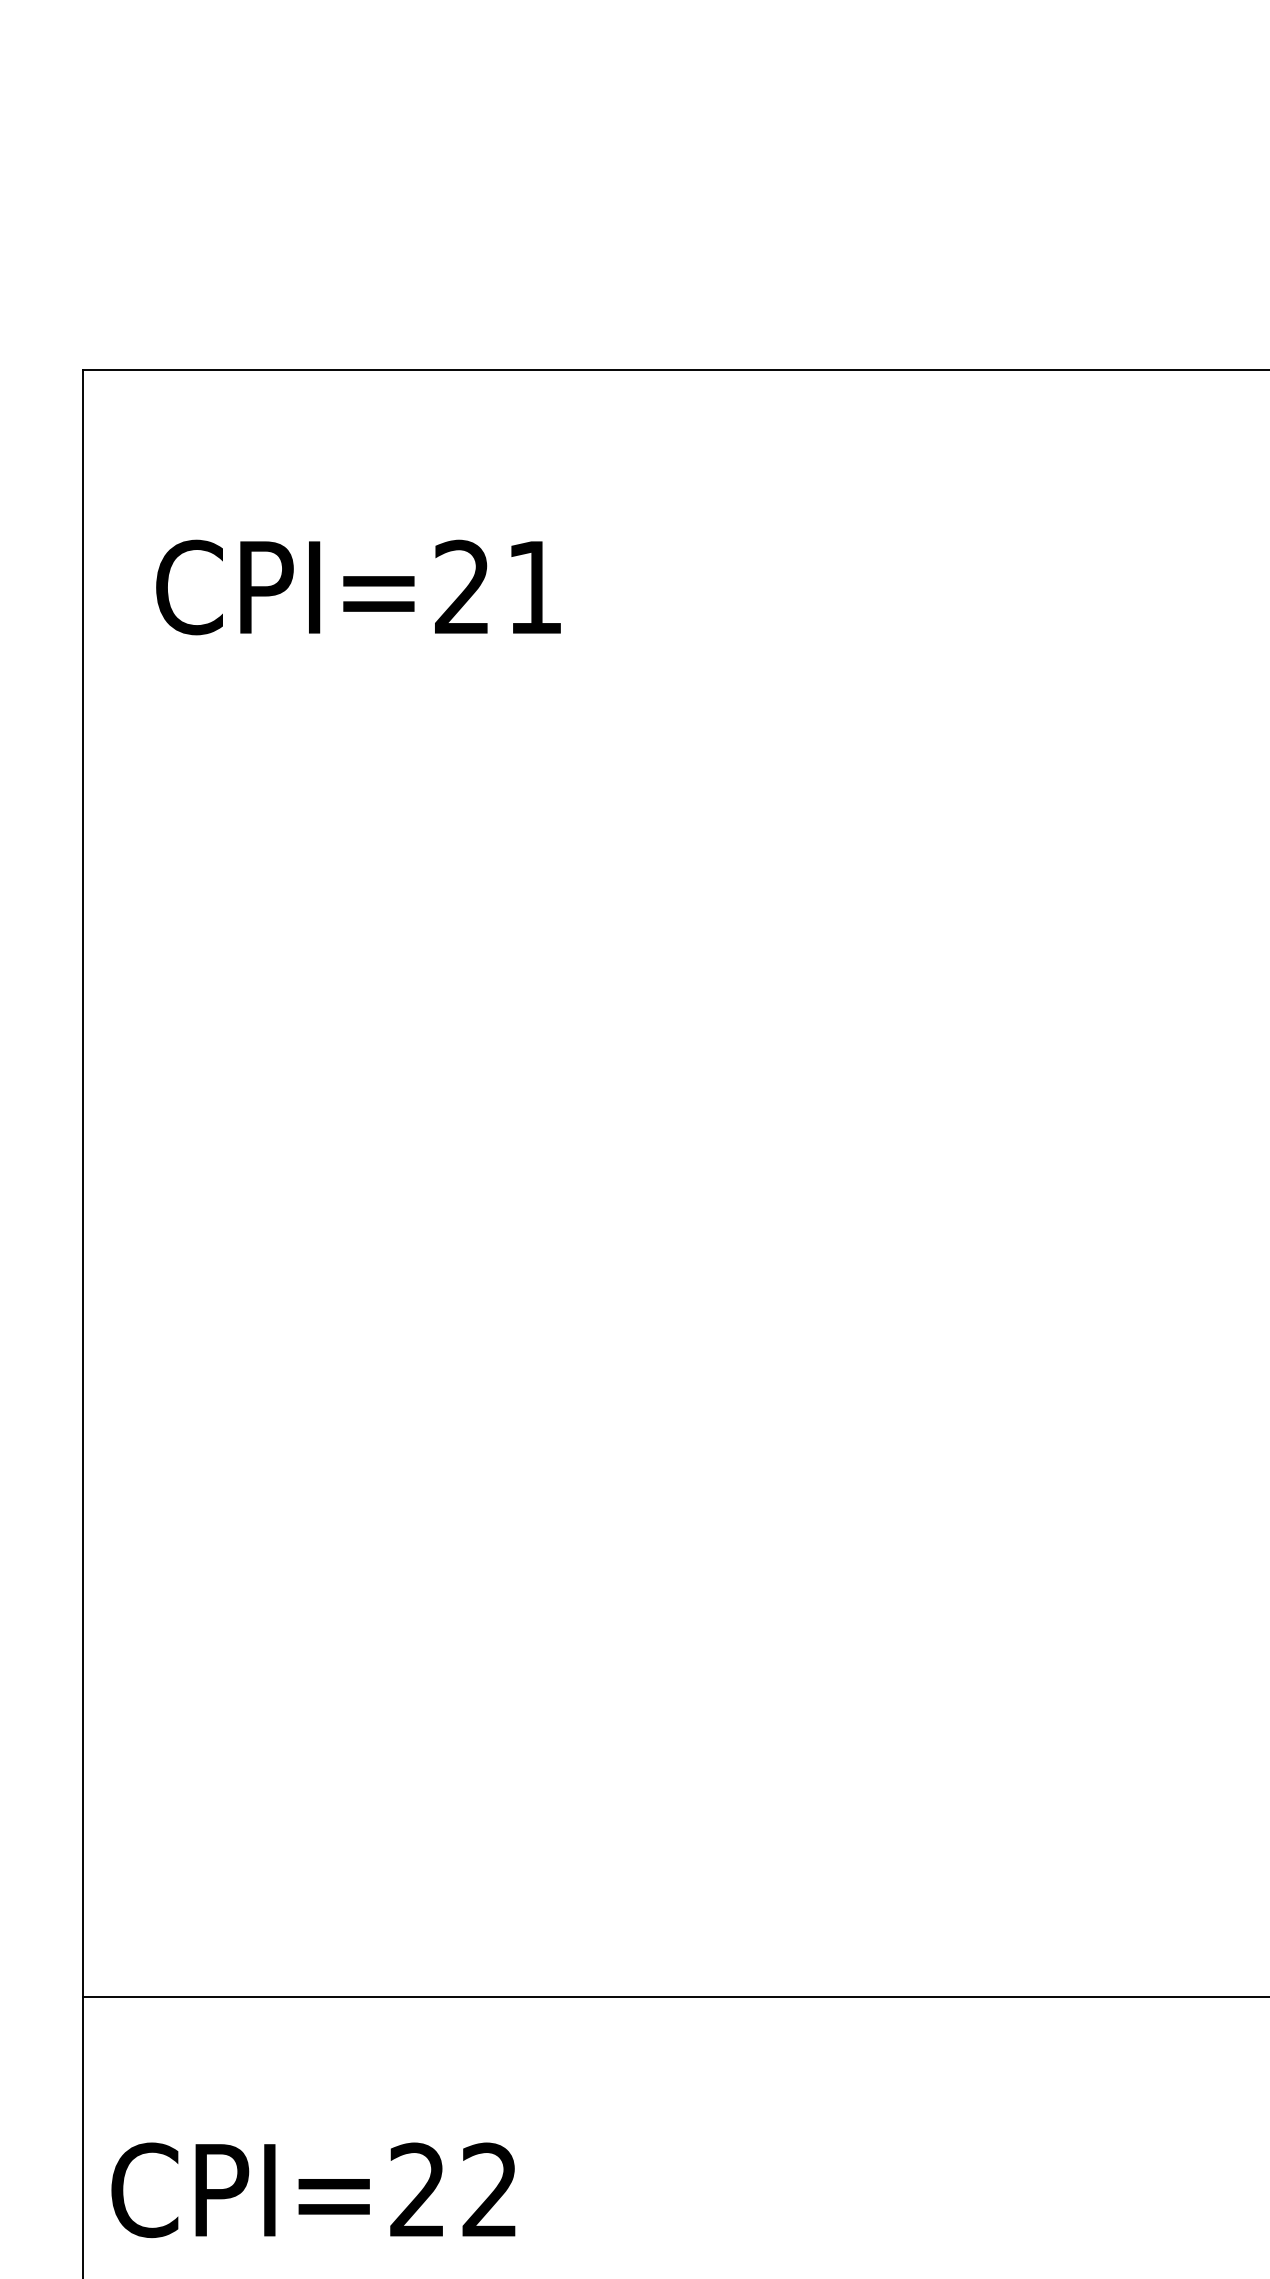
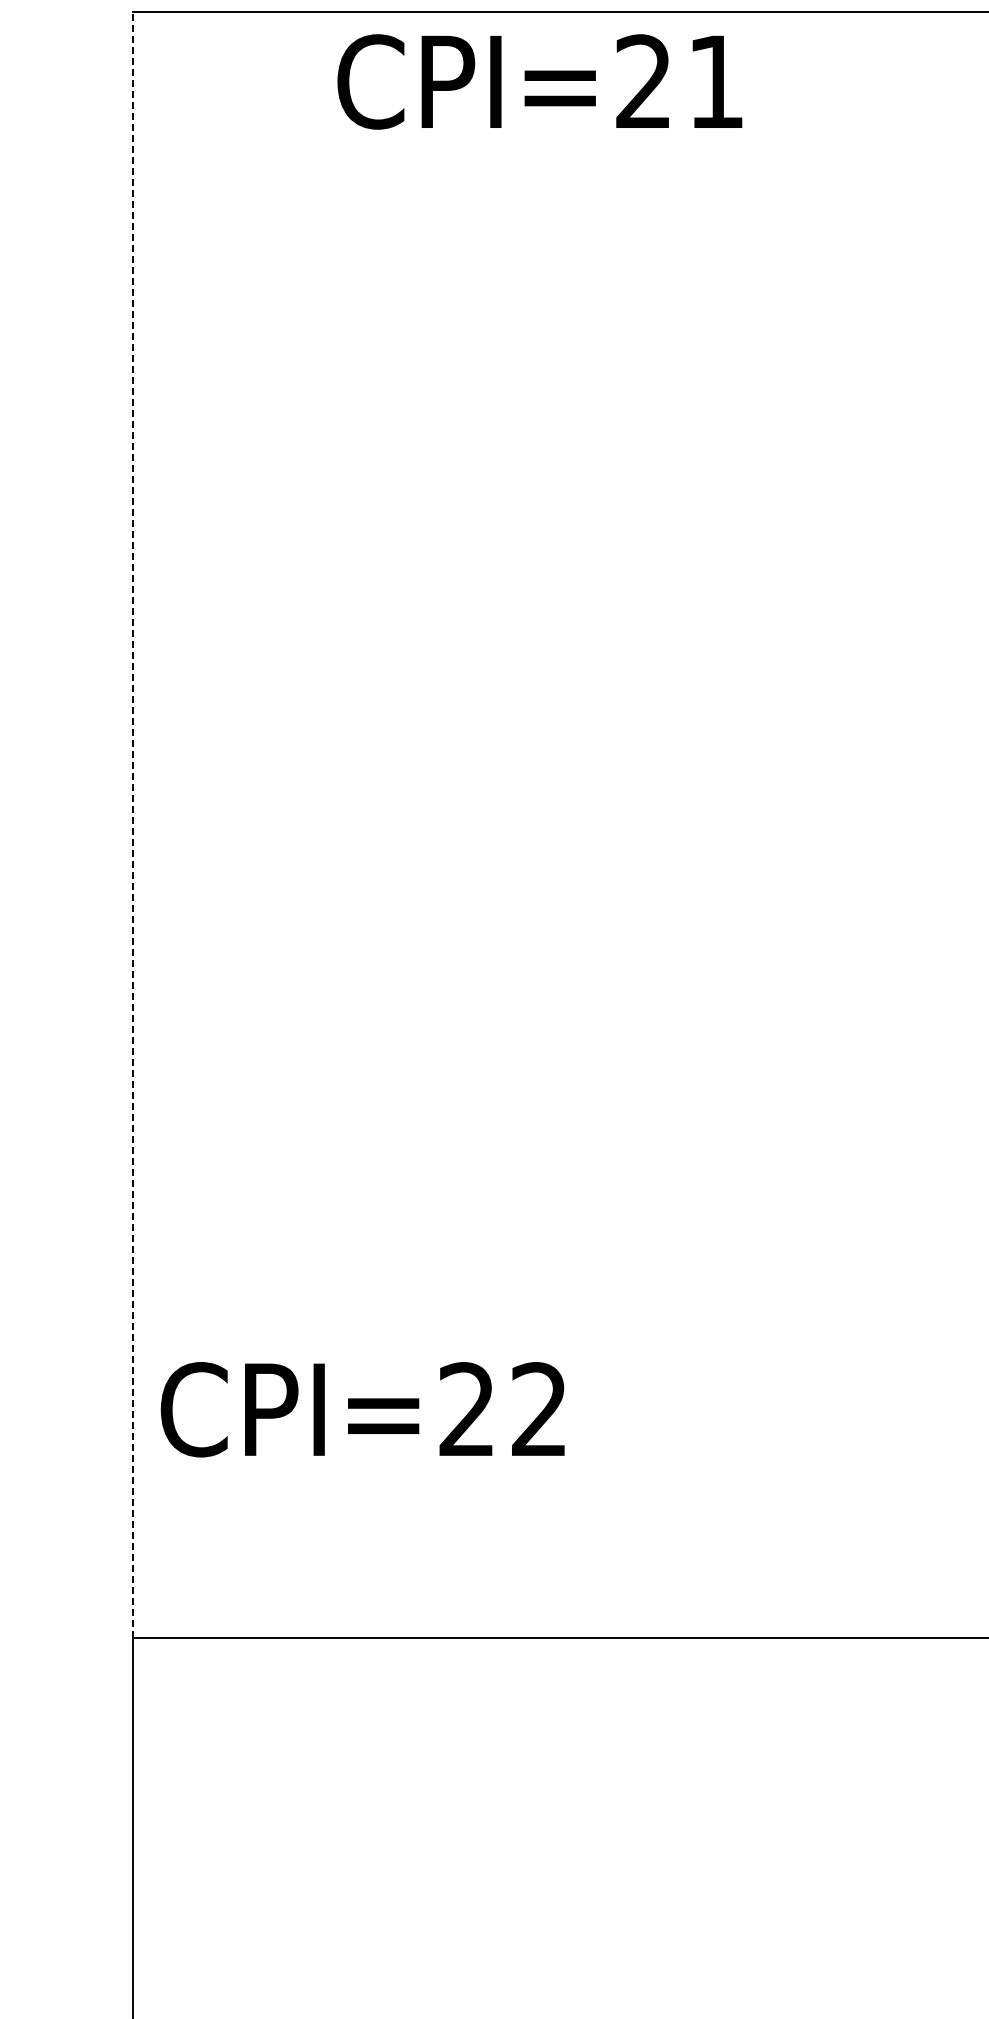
text: (358, 587) -> (539, 81), moved
line: (83, 1182) -> (132, 823), solid -> dashed
text: (313, 2190) -> (362, 1409), moved

